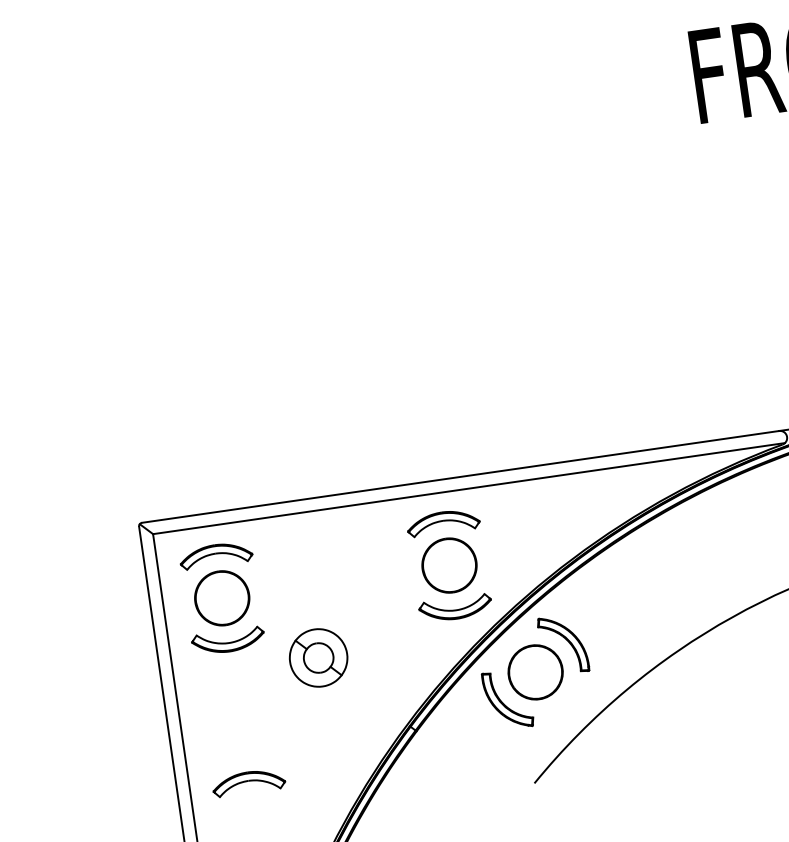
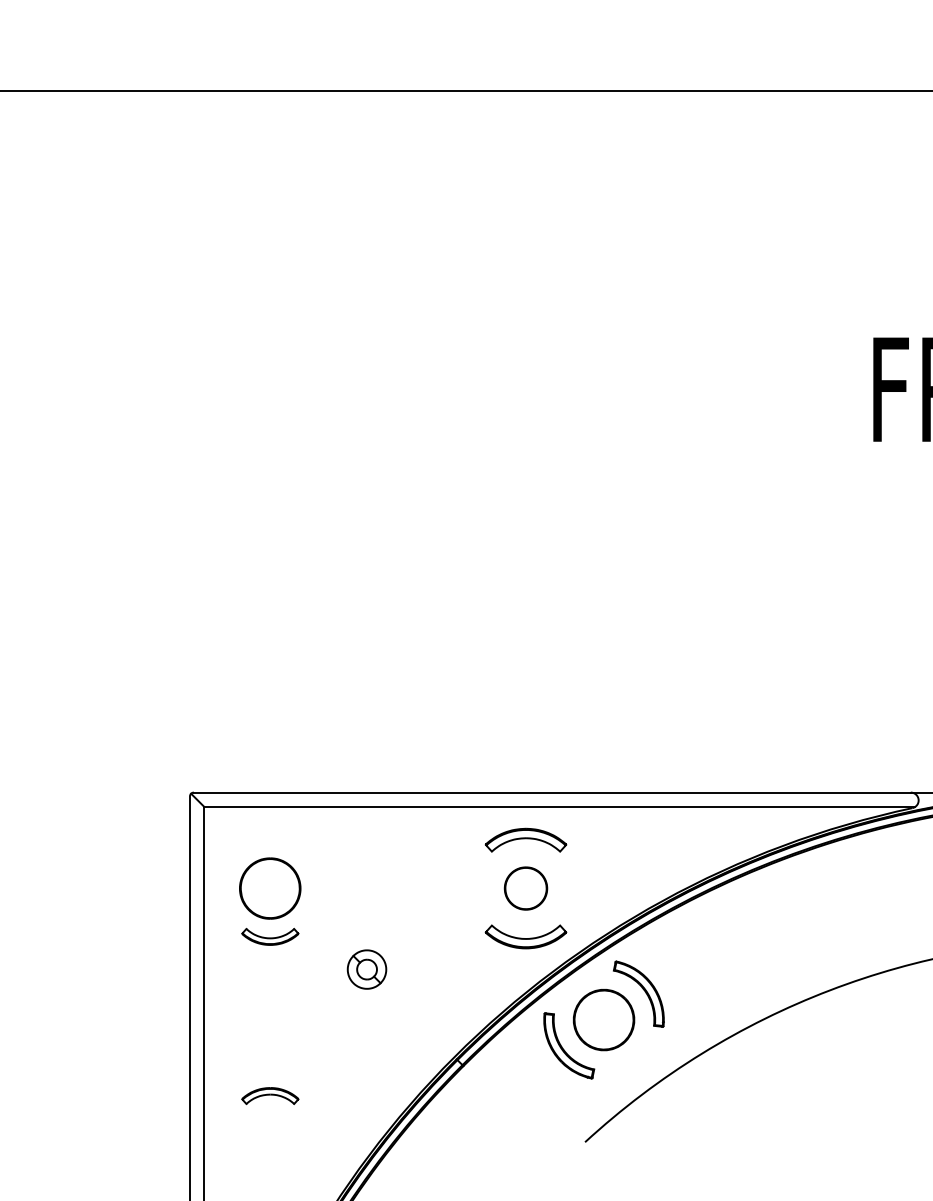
part: (216, 554) -> (270, 839), removed
part: (449, 565) -> (525, 888), size x0.7
part: (228, 640) -> (270, 936), size x0.7
part: (318, 657) -> (366, 969), size x0.6
part: (248, 782) -> (270, 1095), size x0.7

